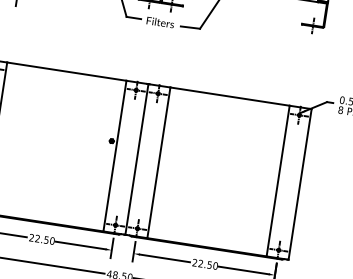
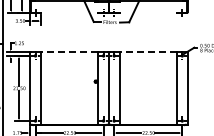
line: (66, 72) -> (69, 52), solid -> dashed
line: (230, 97) -> (148, 52), solid -> dashed

